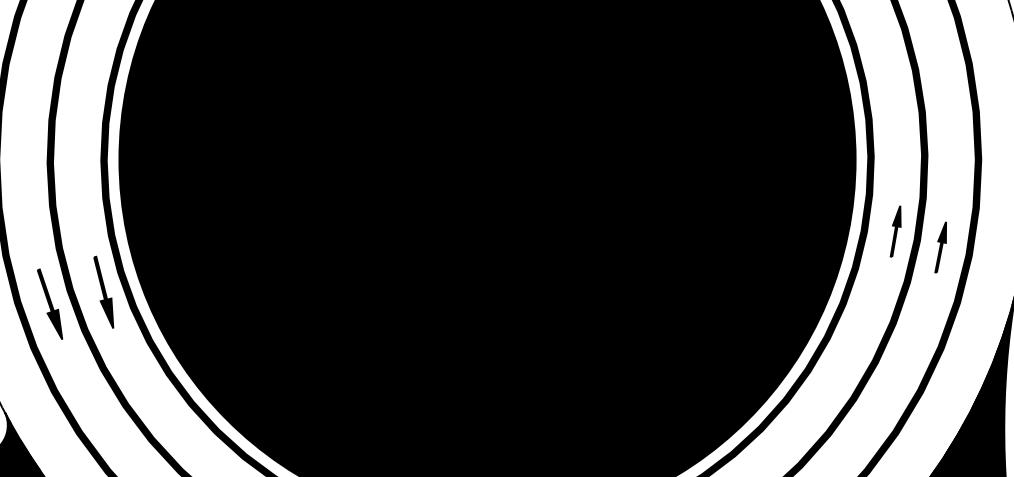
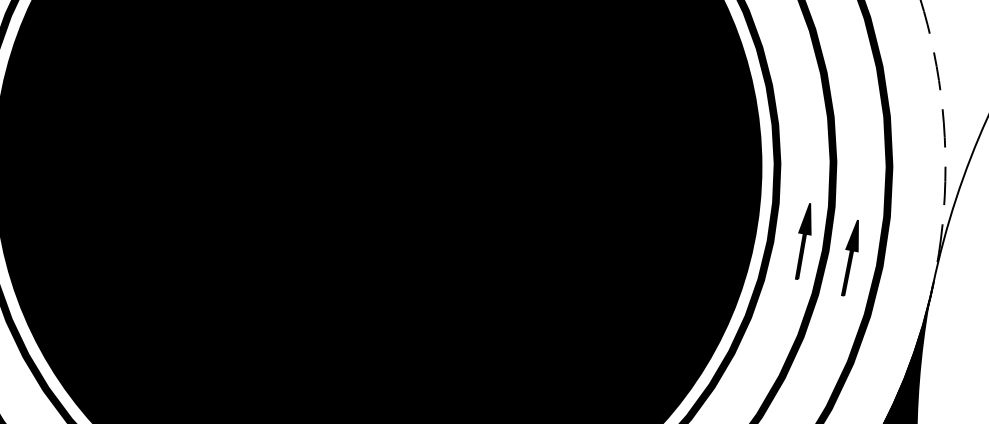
part: (895, 231) -> (803, 241), size x1.43
part: (940, 247) -> (849, 258), size x1.43

